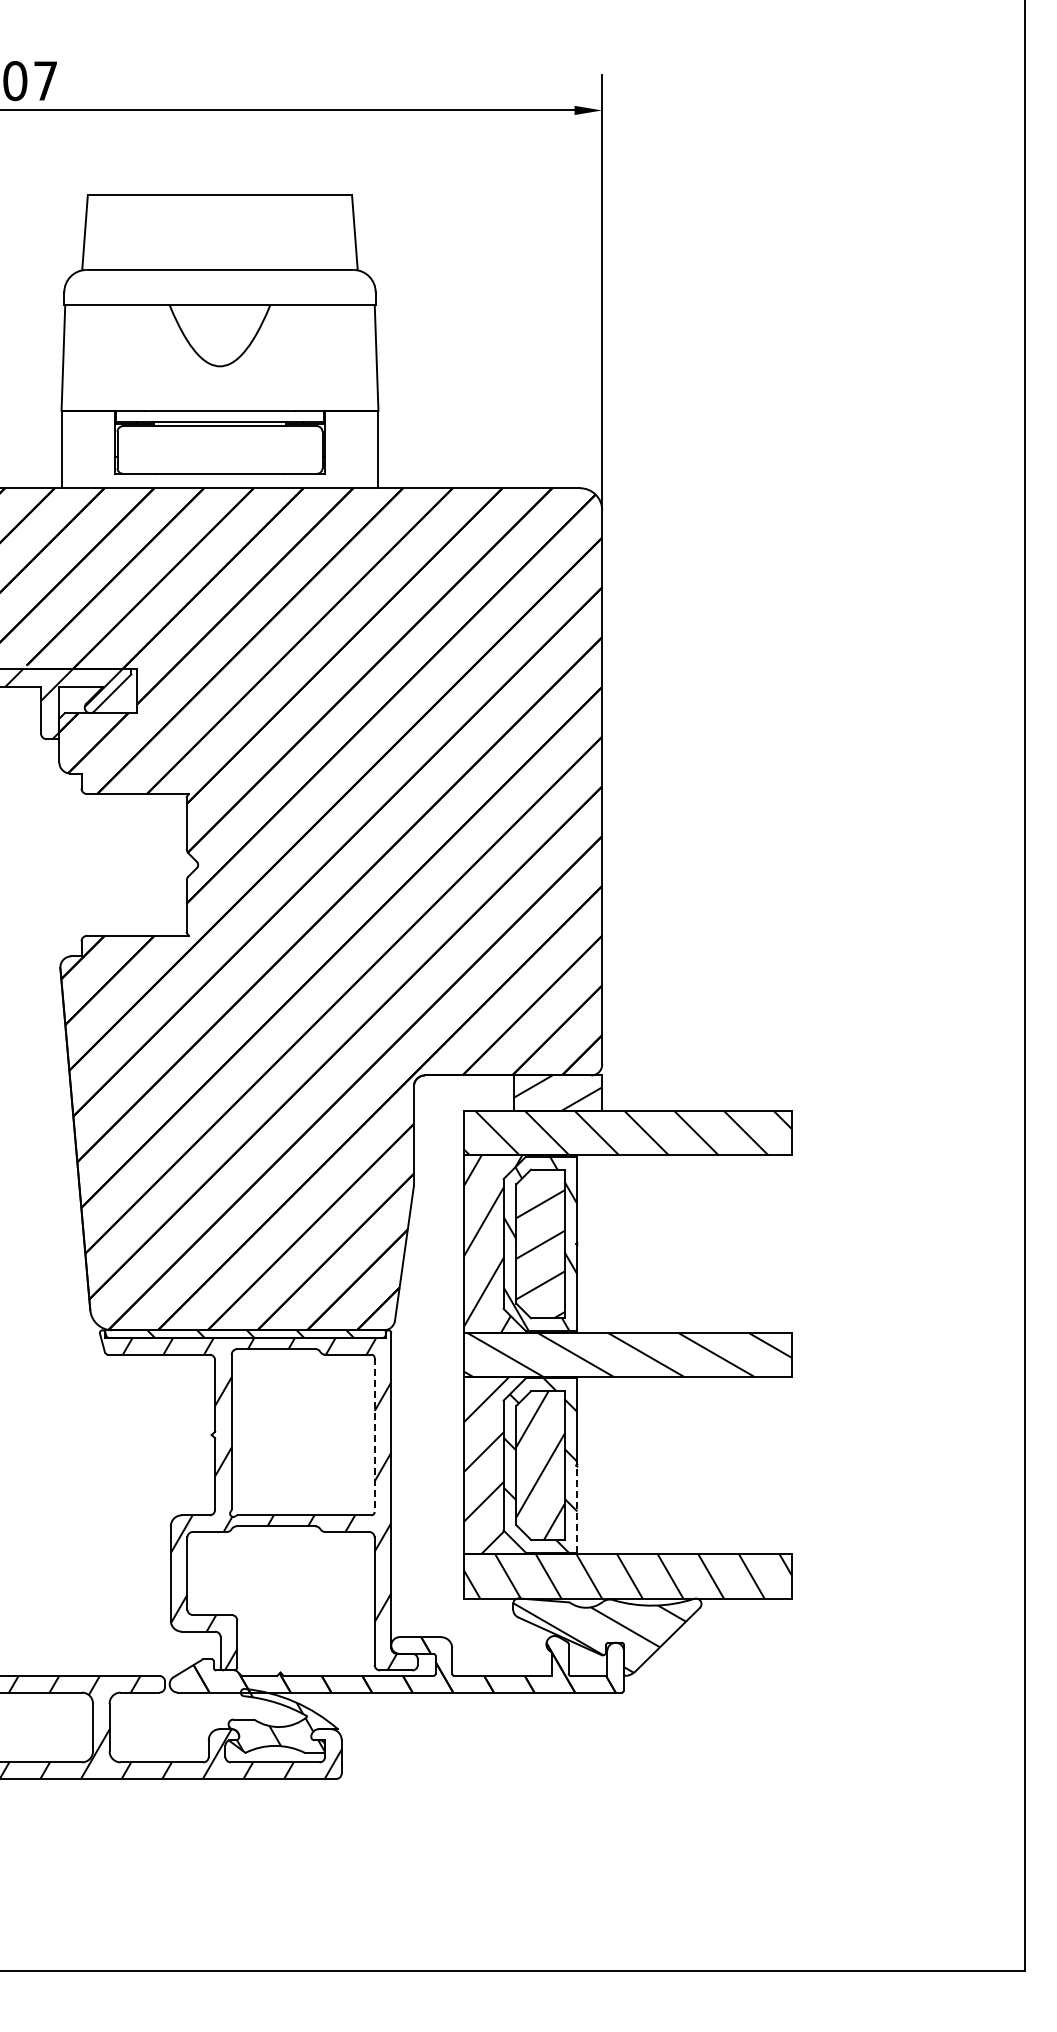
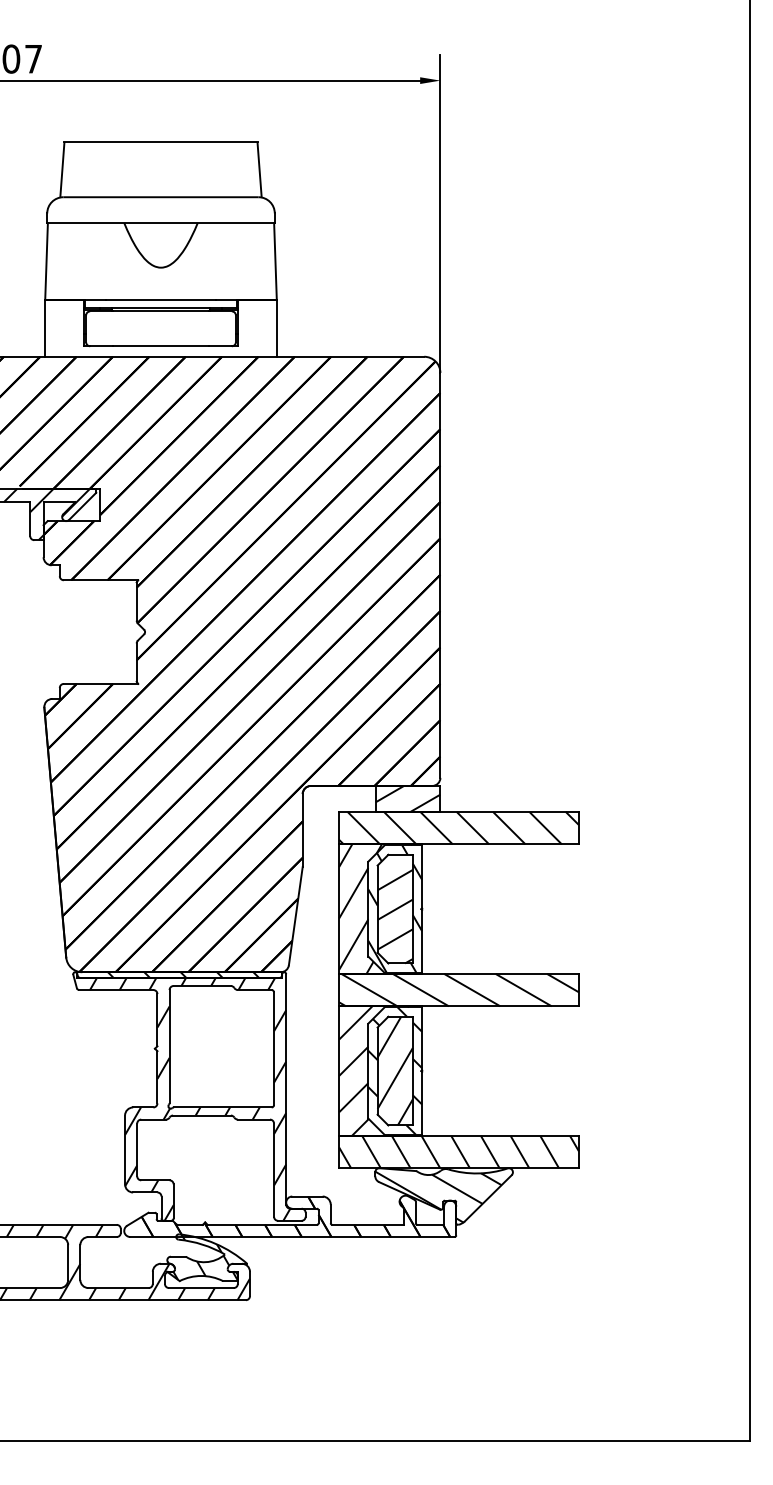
line: (374, 1435) -> (273, 1049), dashed -> solid
line: (577, 1509) -> (422, 1103), dashed -> solid

